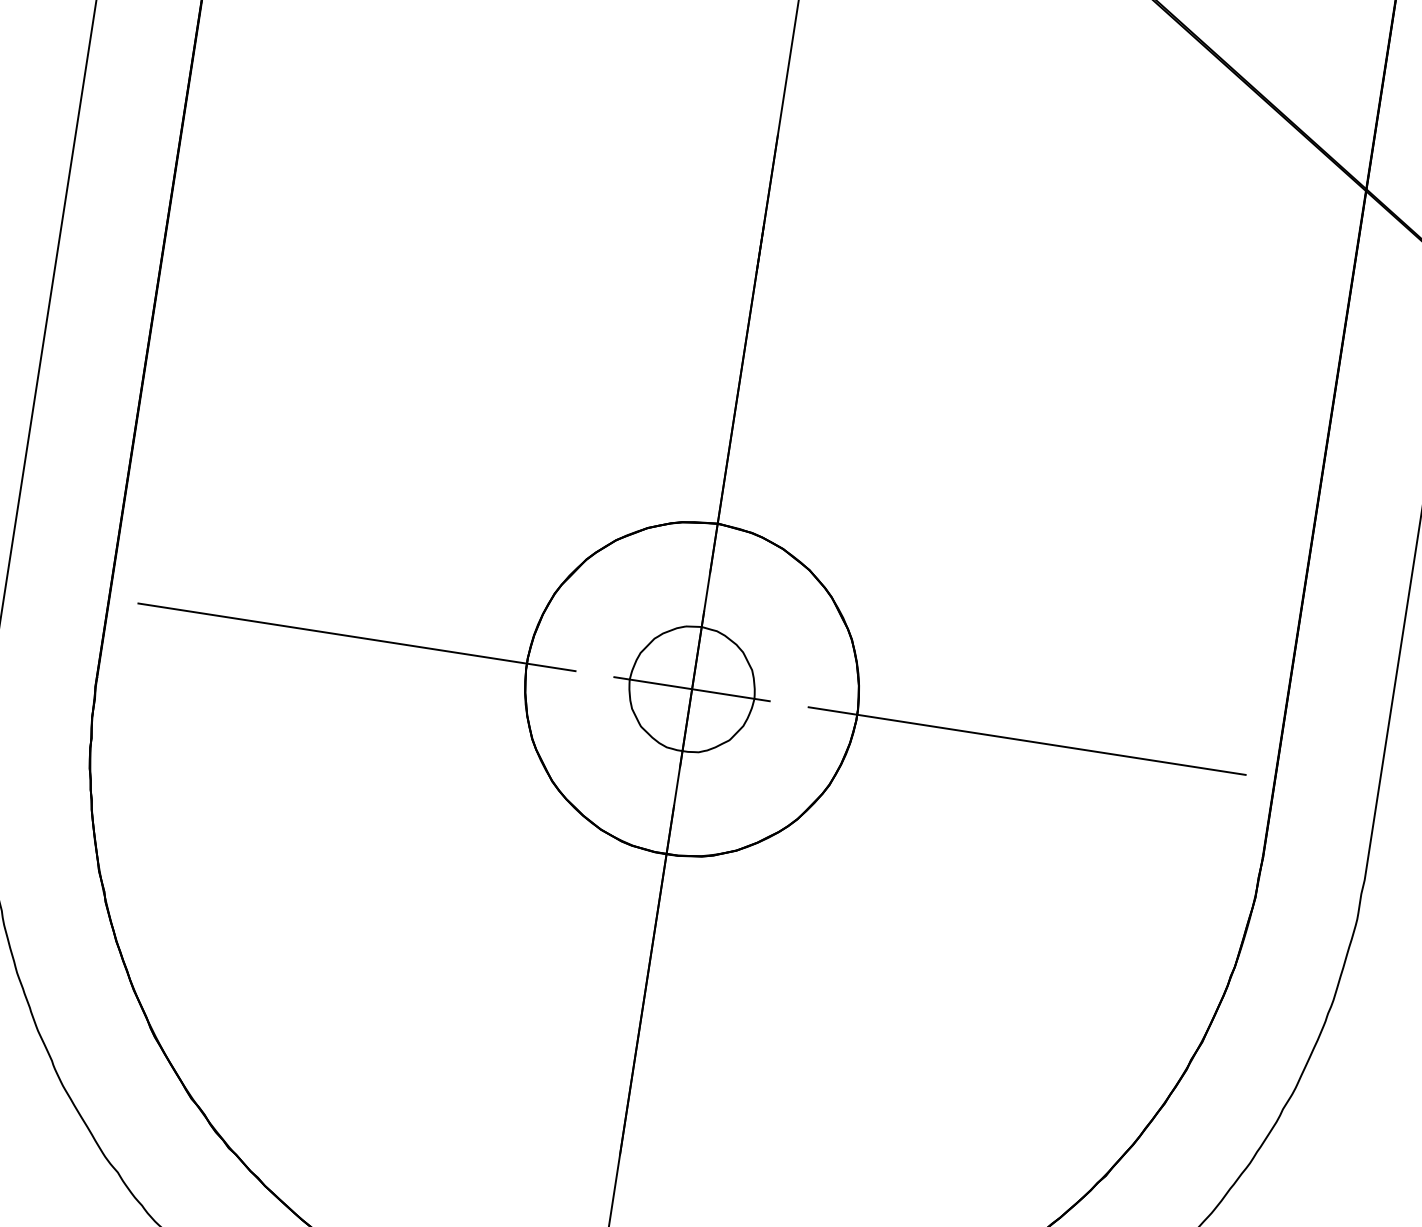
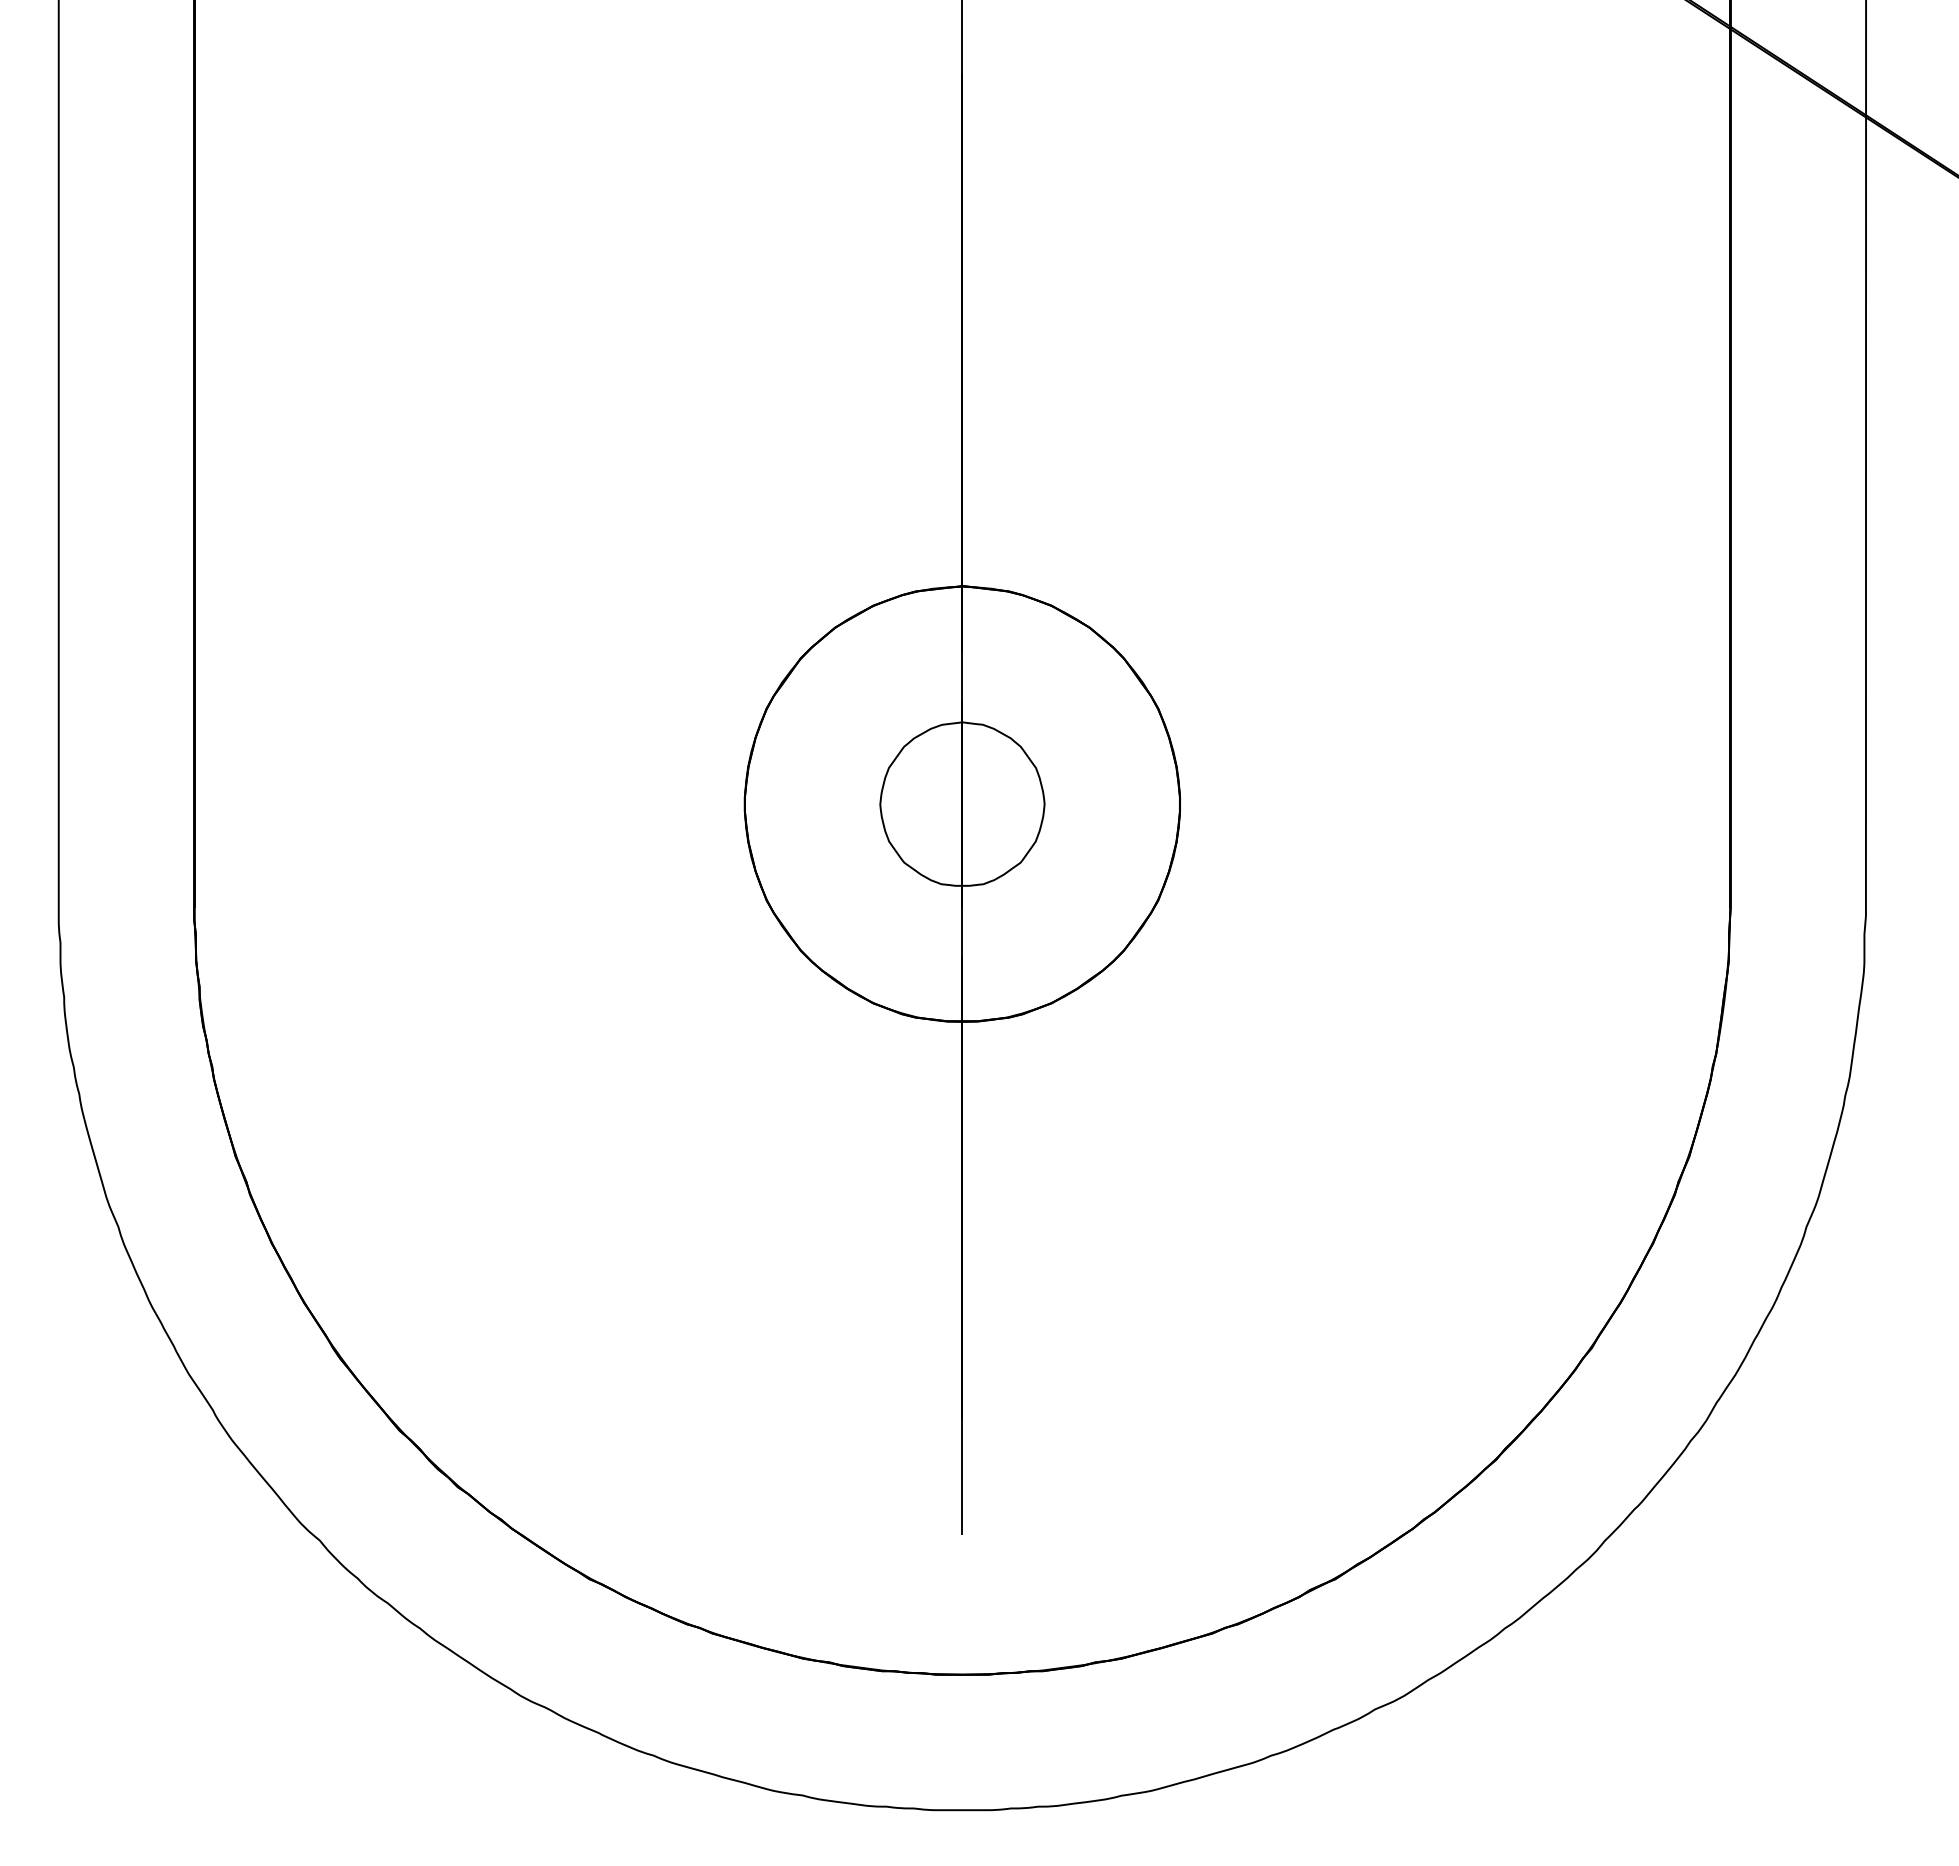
line: (356, 637) -> (520, 804), removed
line: (692, 689) -> (962, 804), removed
line: (1026, 741) -> (1403, 804), removed

